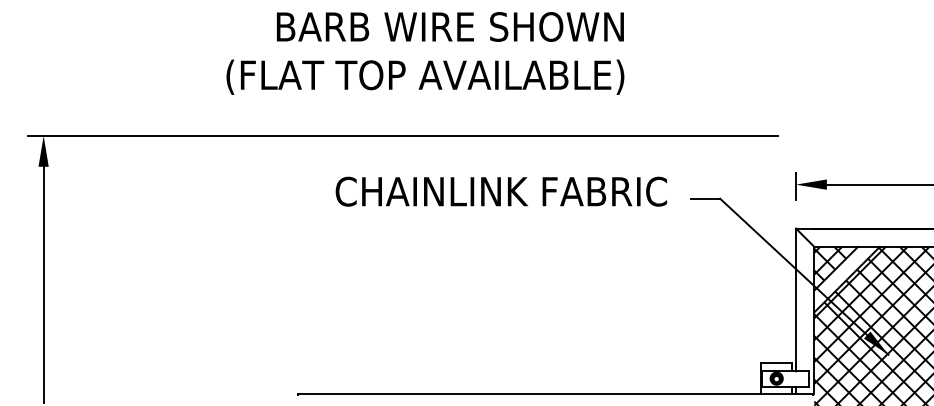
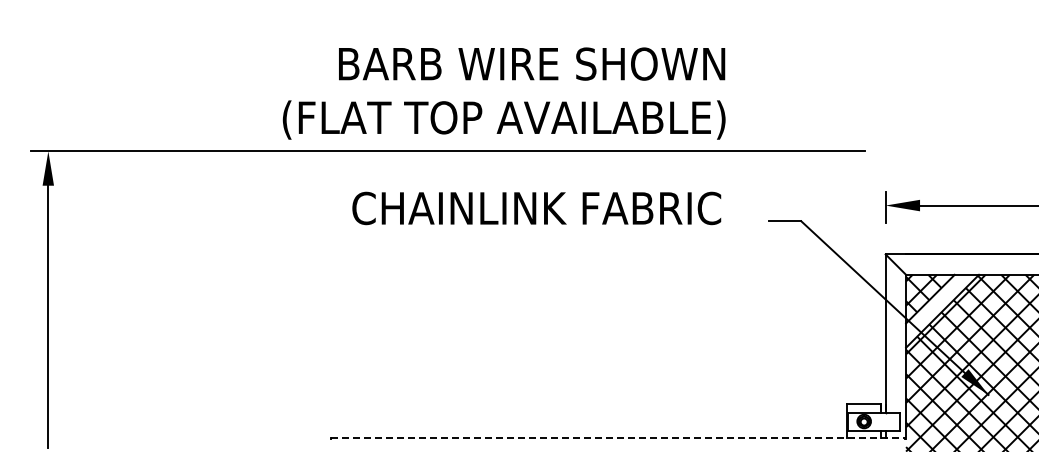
text: (424, 53) -> (503, 93), moved
text: (501, 191) -> (536, 208), moved
line: (555, 393) -> (618, 438), solid -> dashed

